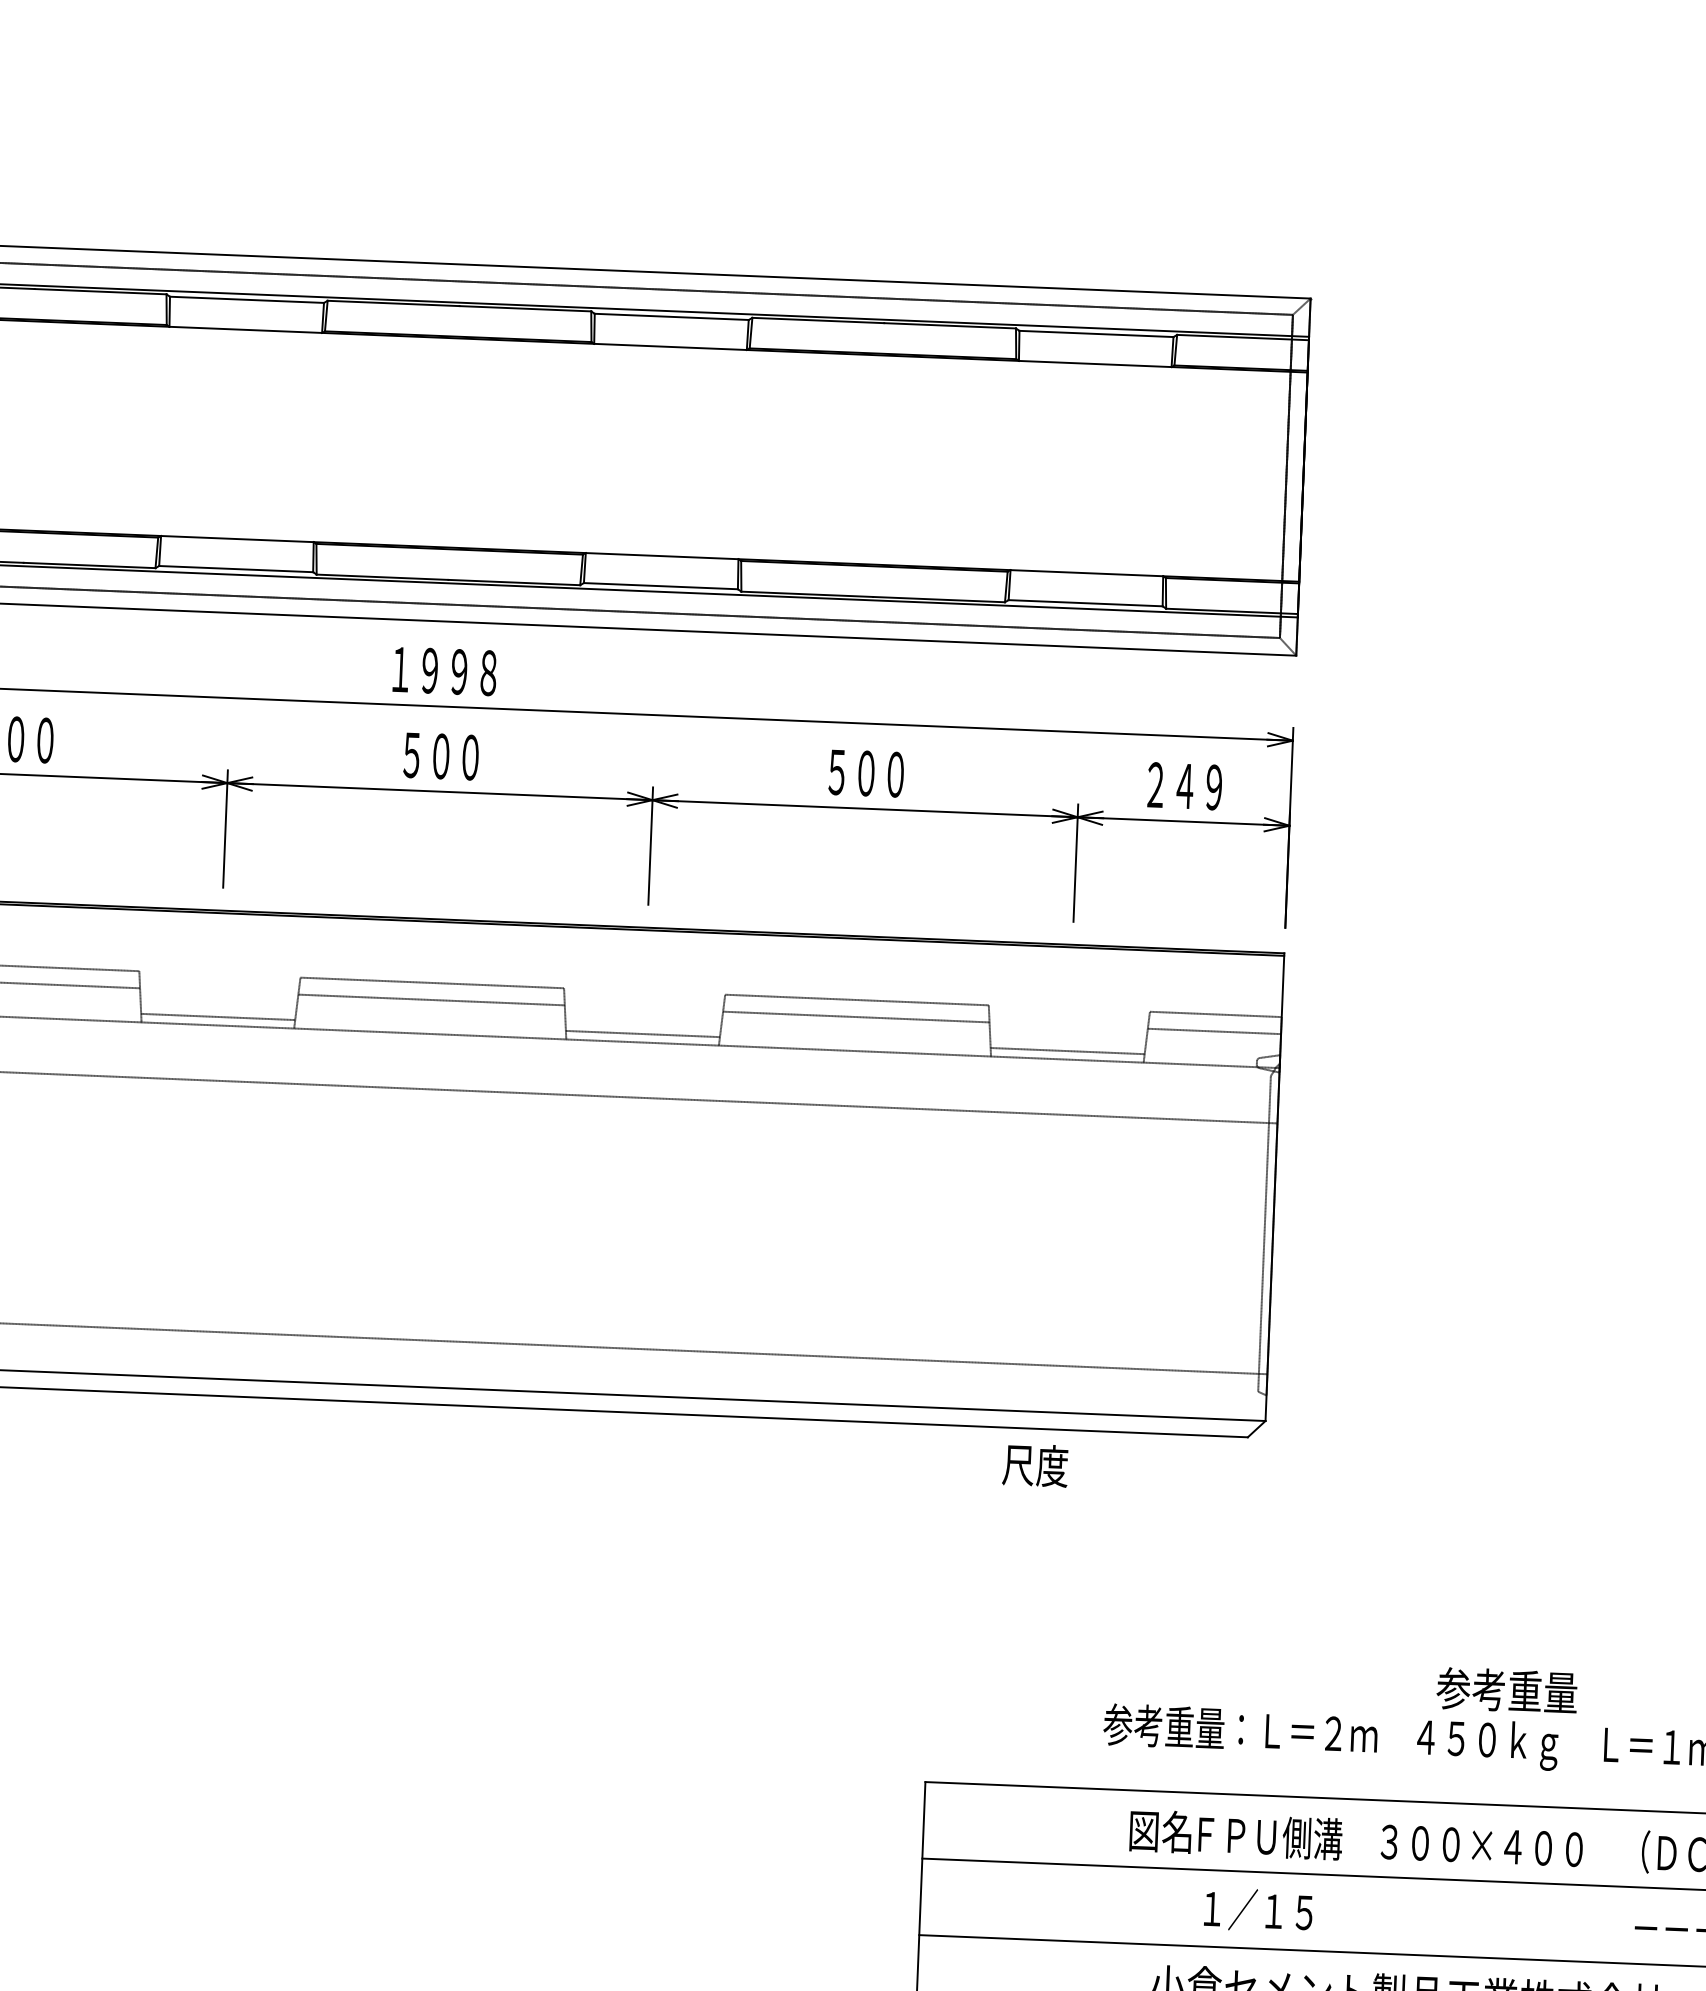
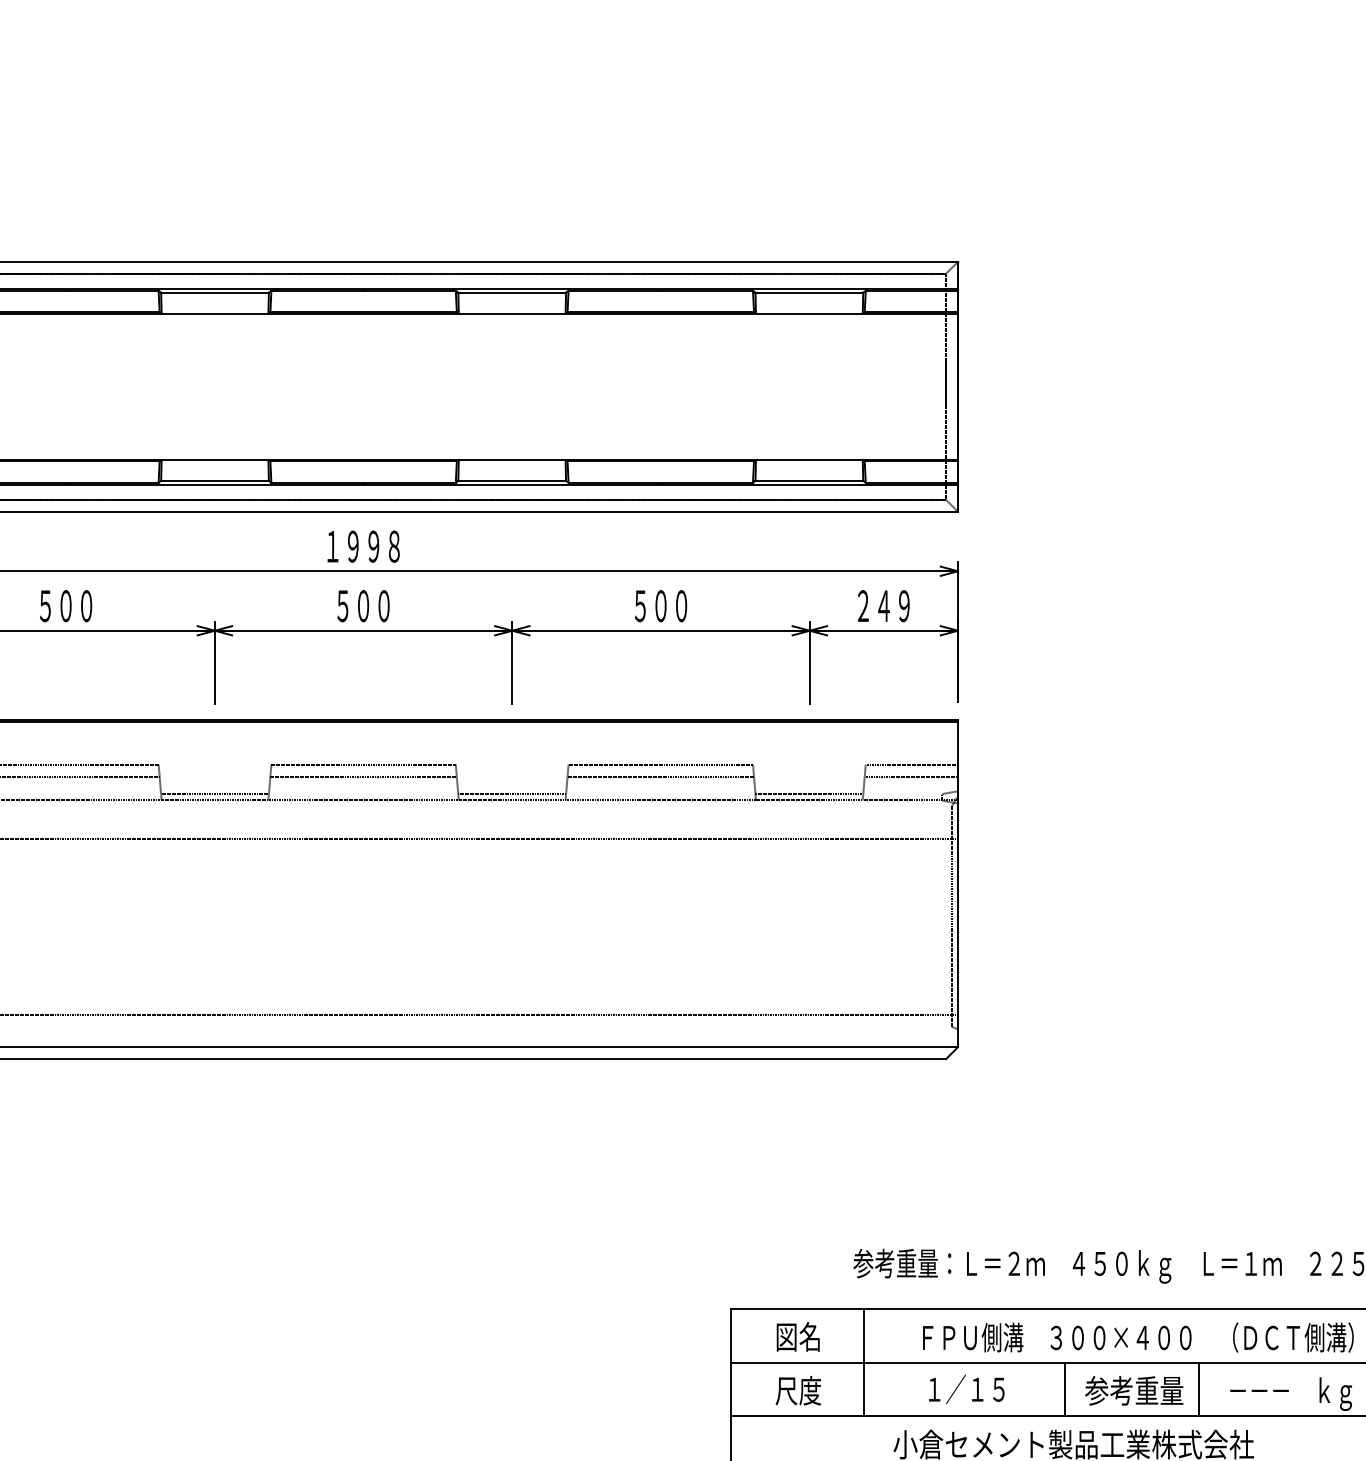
text: (1035, 1465) -> (798, 1390), moved
text: (1507, 1690) -> (1134, 1390), moved
text: (1159, 1830) -> (797, 1336), moved
line: (1113, 1866) -> (864, 1362), added
line: (1399, 1916) -> (1065, 1389), added
line: (1591, 1924) -> (1199, 1389), added

